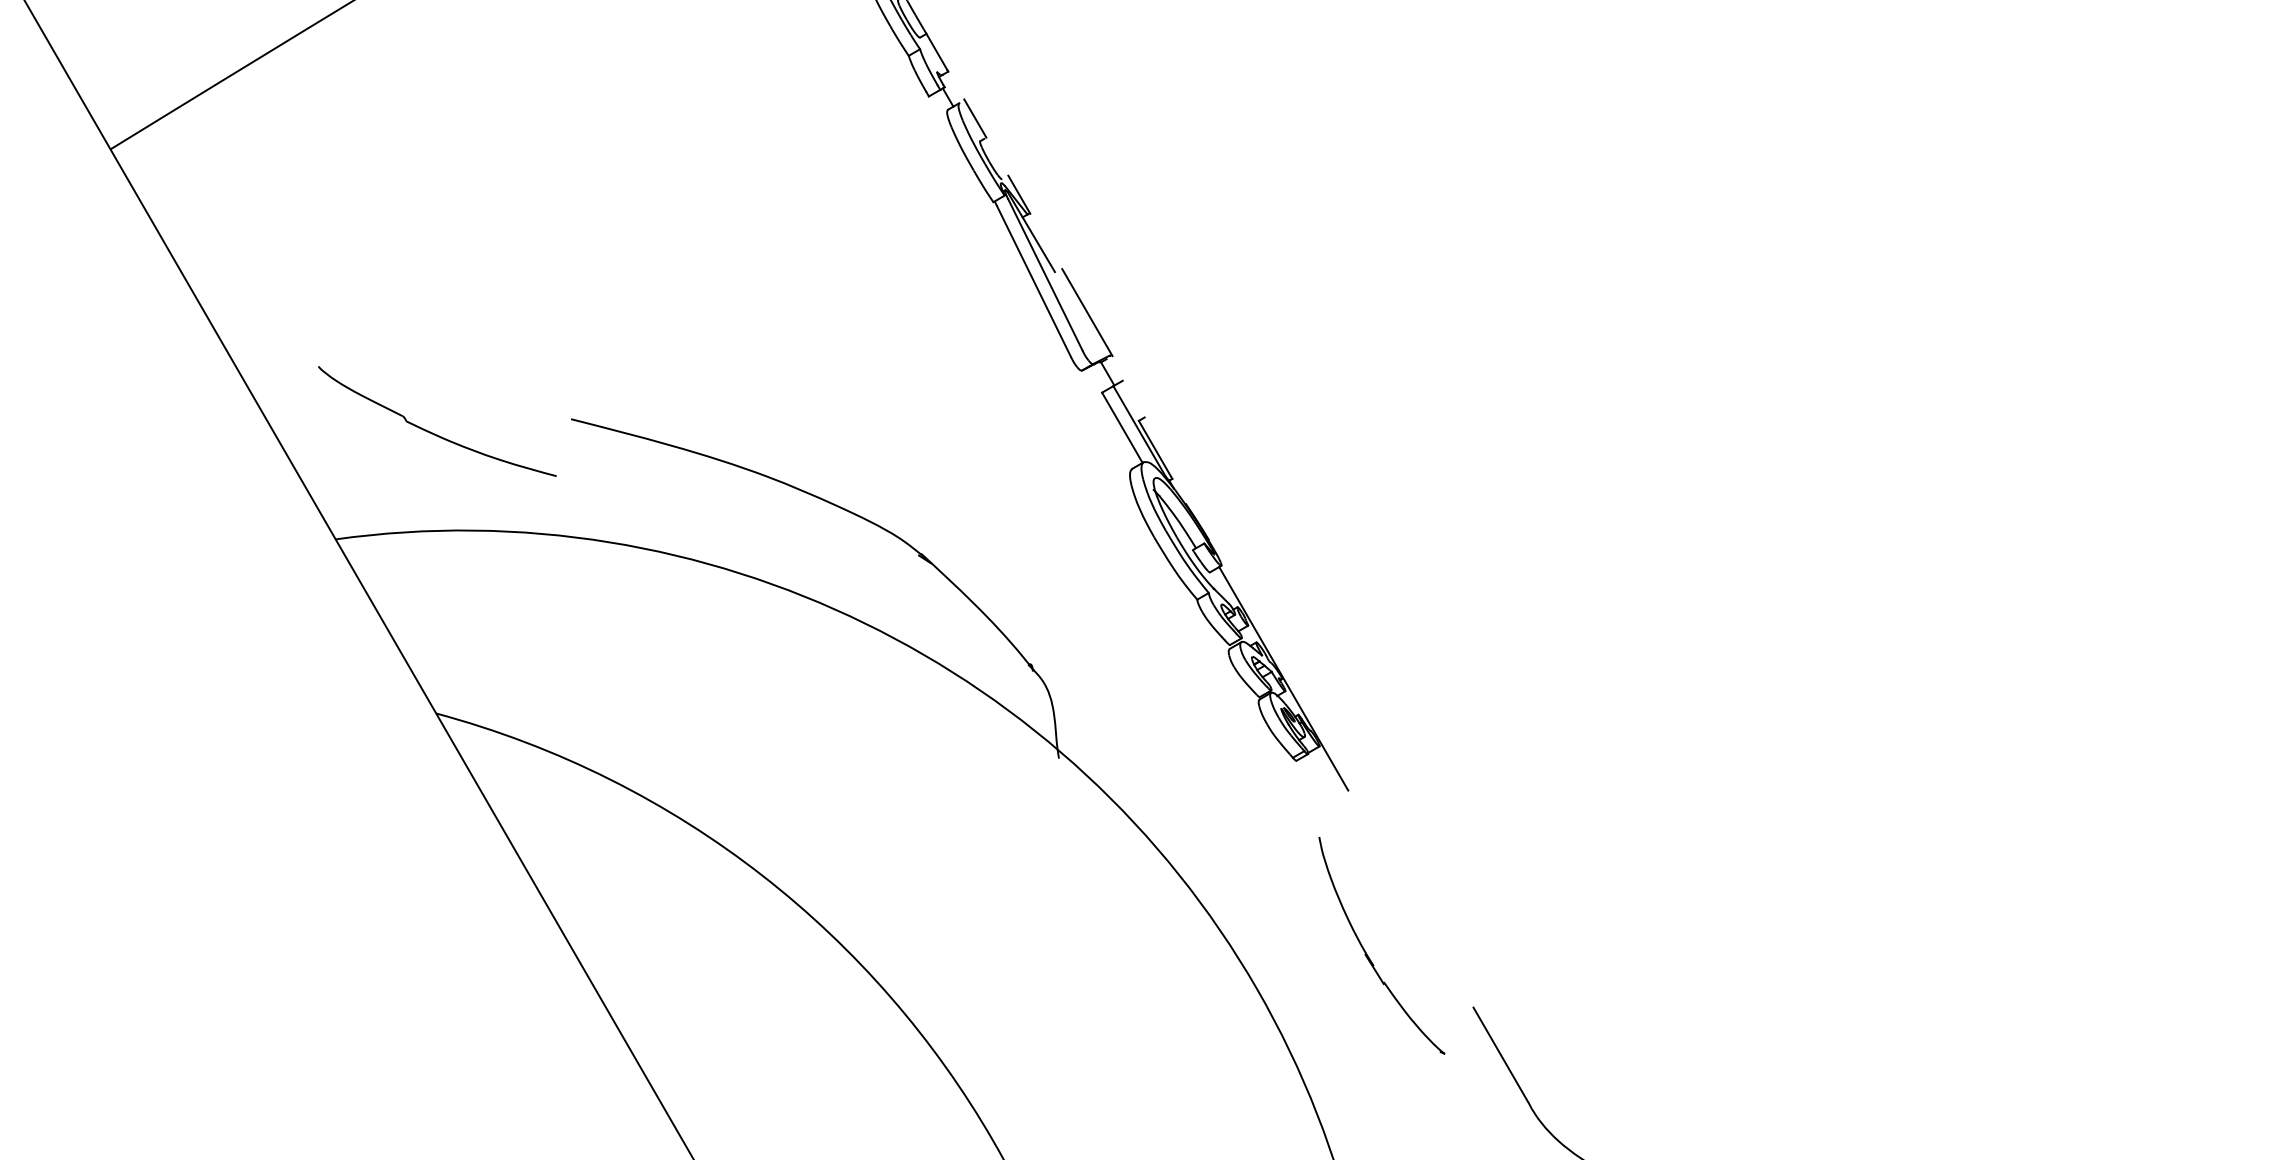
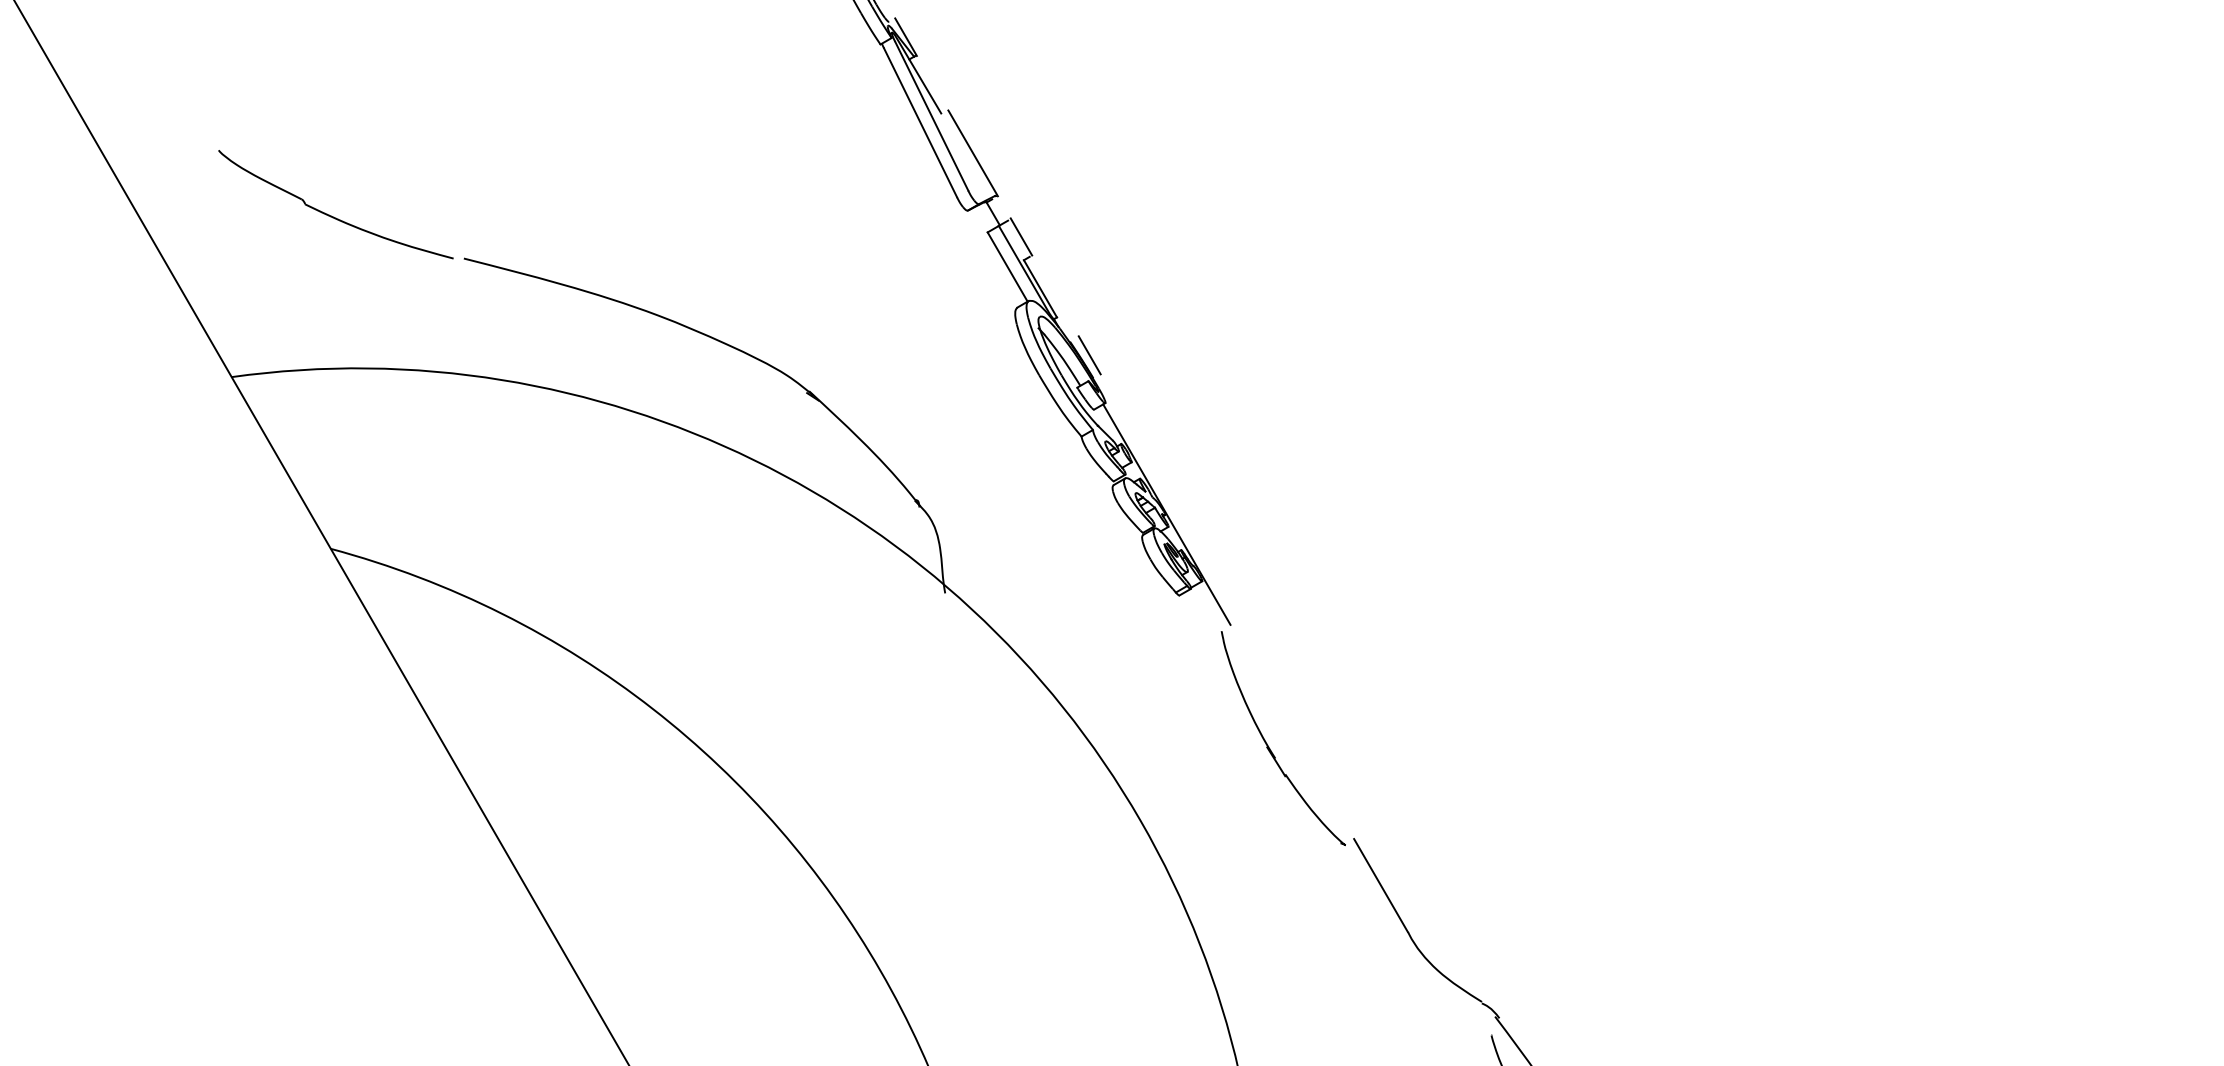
line: (1136, 397) -> (1021, 237), added
part: (432, 432) -> (331, 215), moved
line: (1205, 517) -> (1089, 355), added
part: (1367, 953) -> (1269, 746), moved

